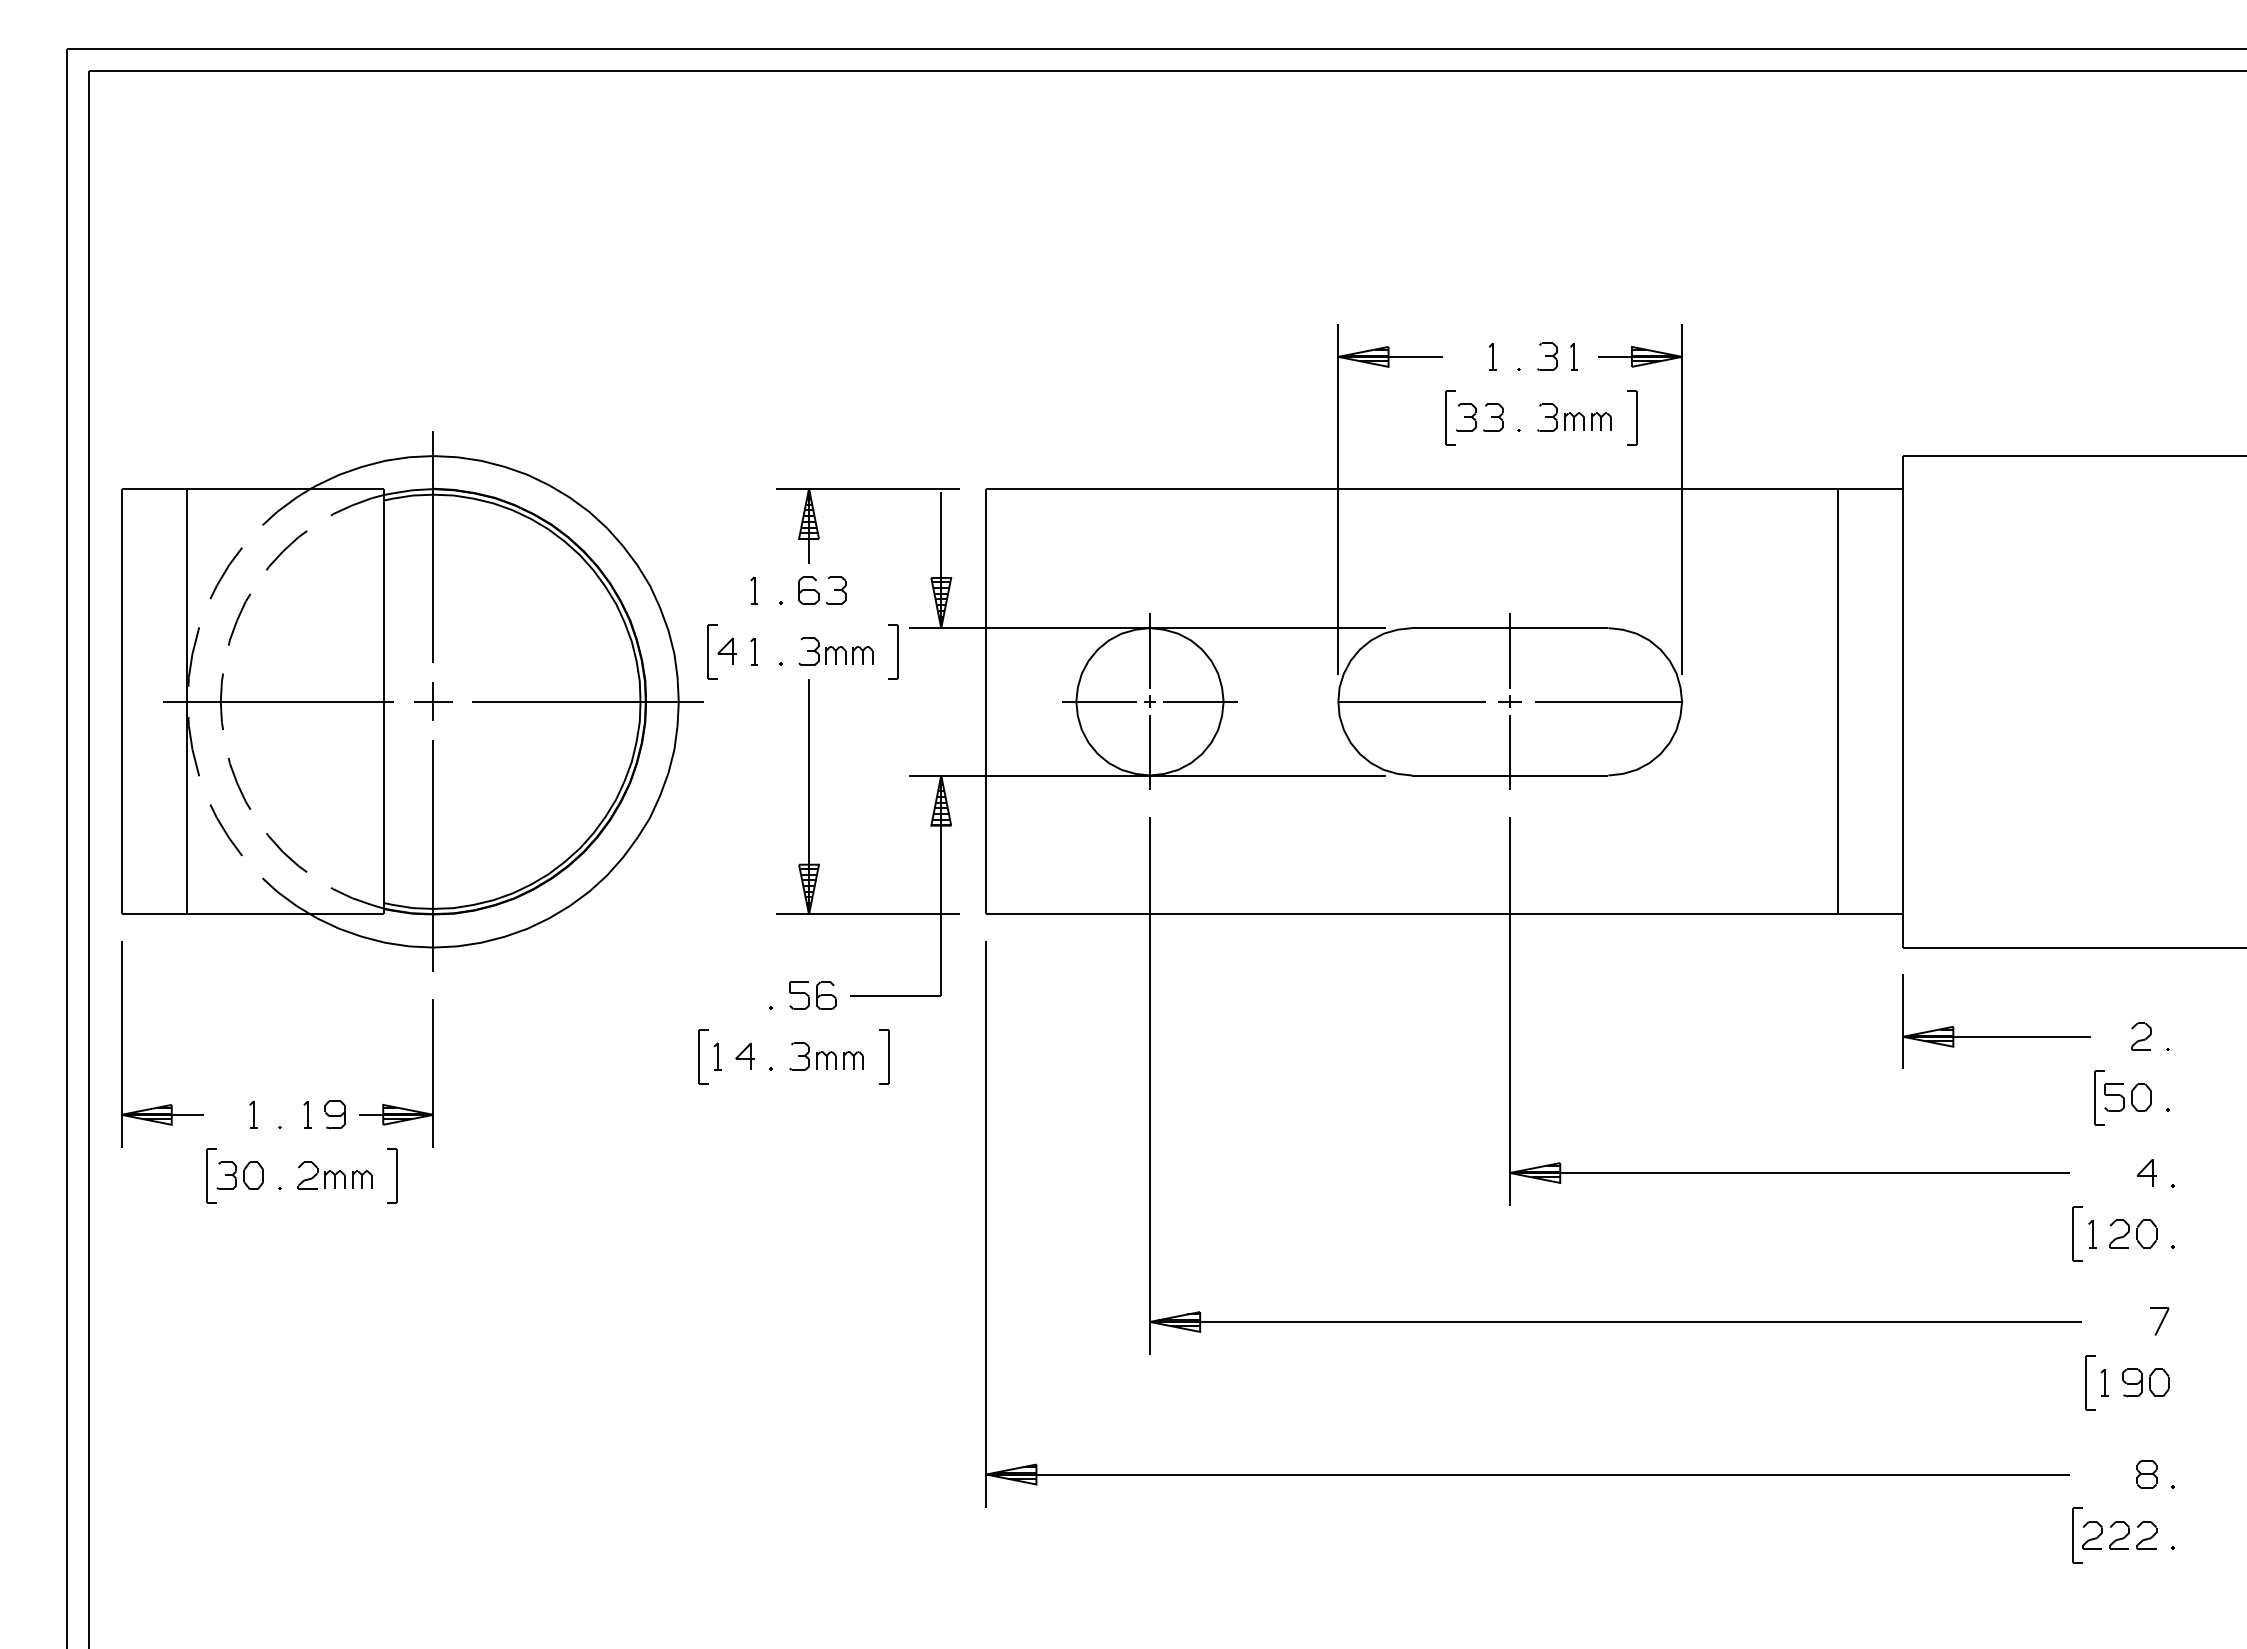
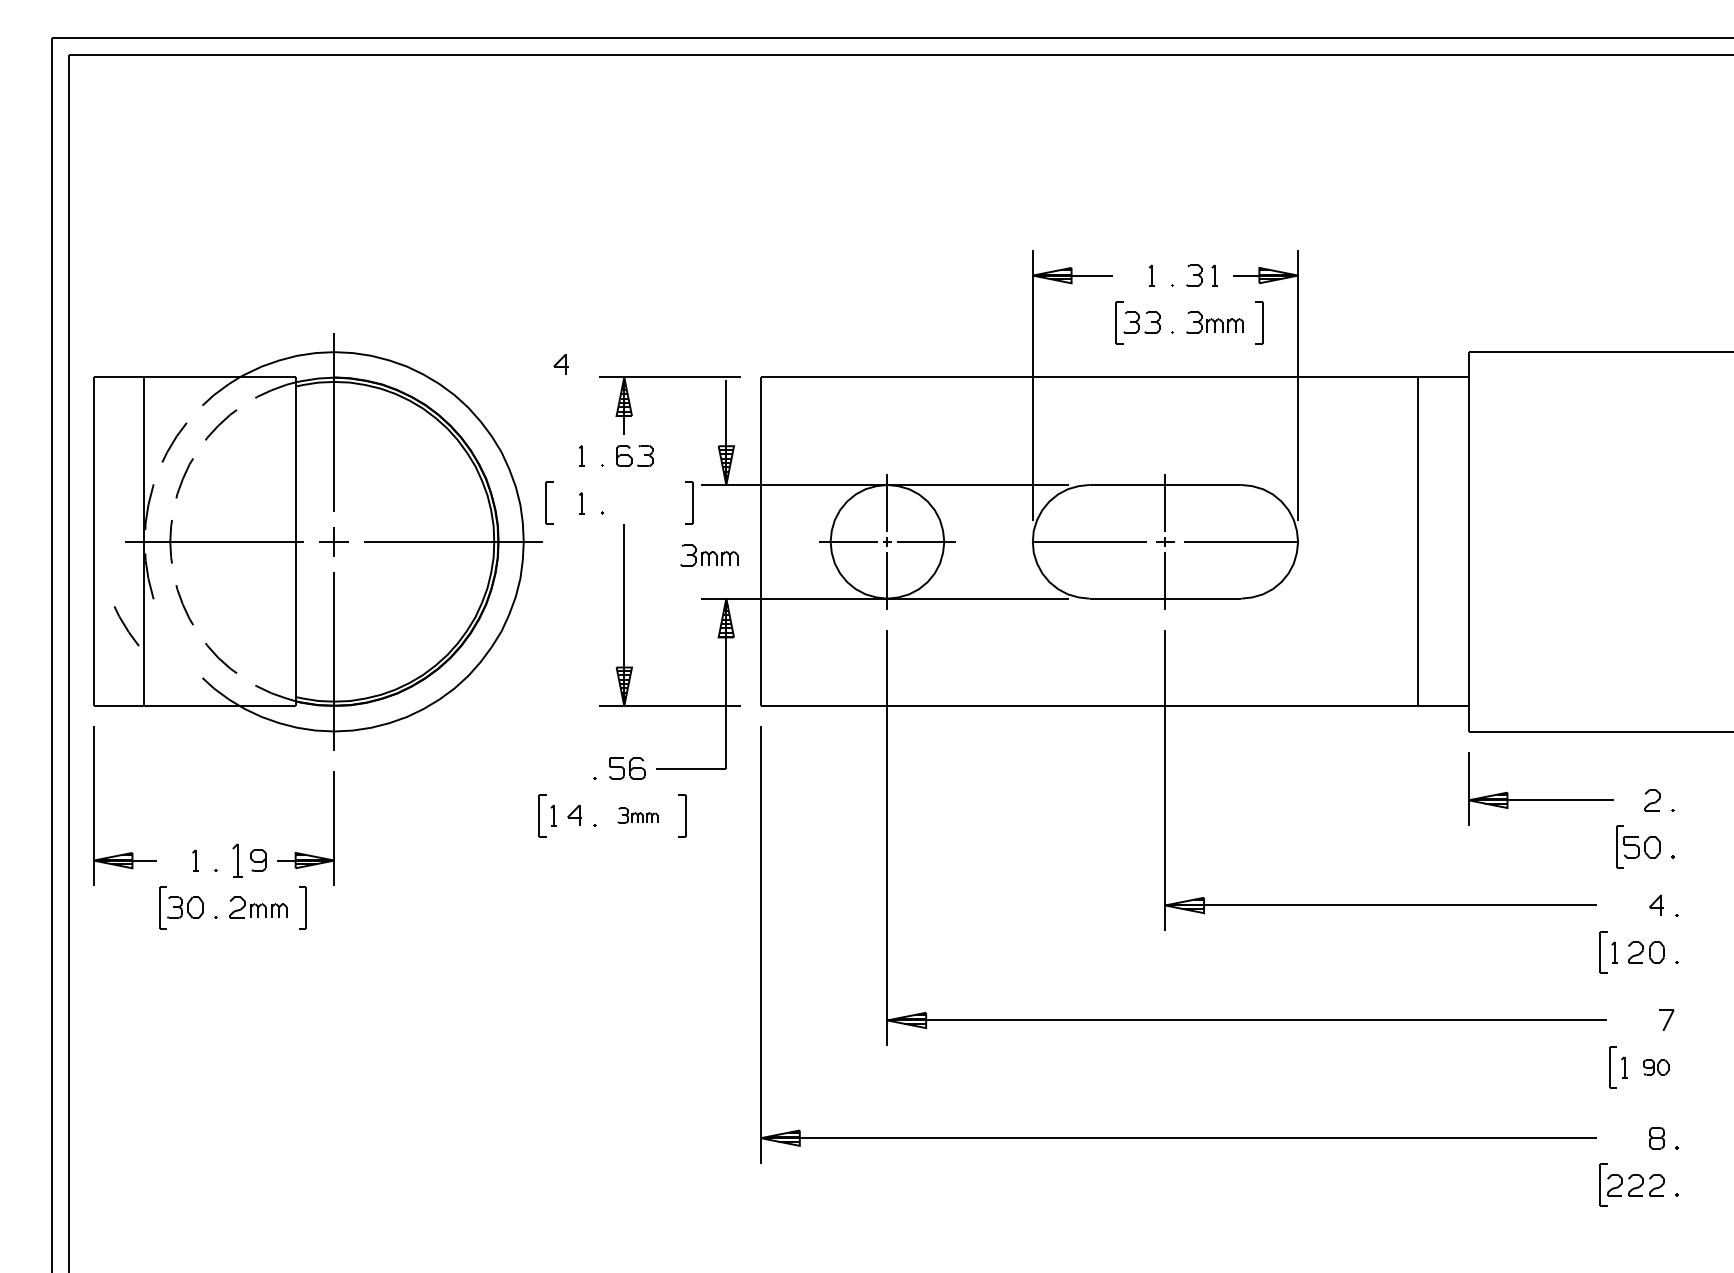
part: (726, 650) -> (560, 364), moved
part: (835, 651) -> (708, 555), moved
part: (225, 830) -> (126, 626), moved
part: (826, 1056) -> (637, 815), size x0.7
part: (307, 1114) -> (237, 860), size x1.6
part: (2145, 1382) -> (1655, 1067), size x0.7

